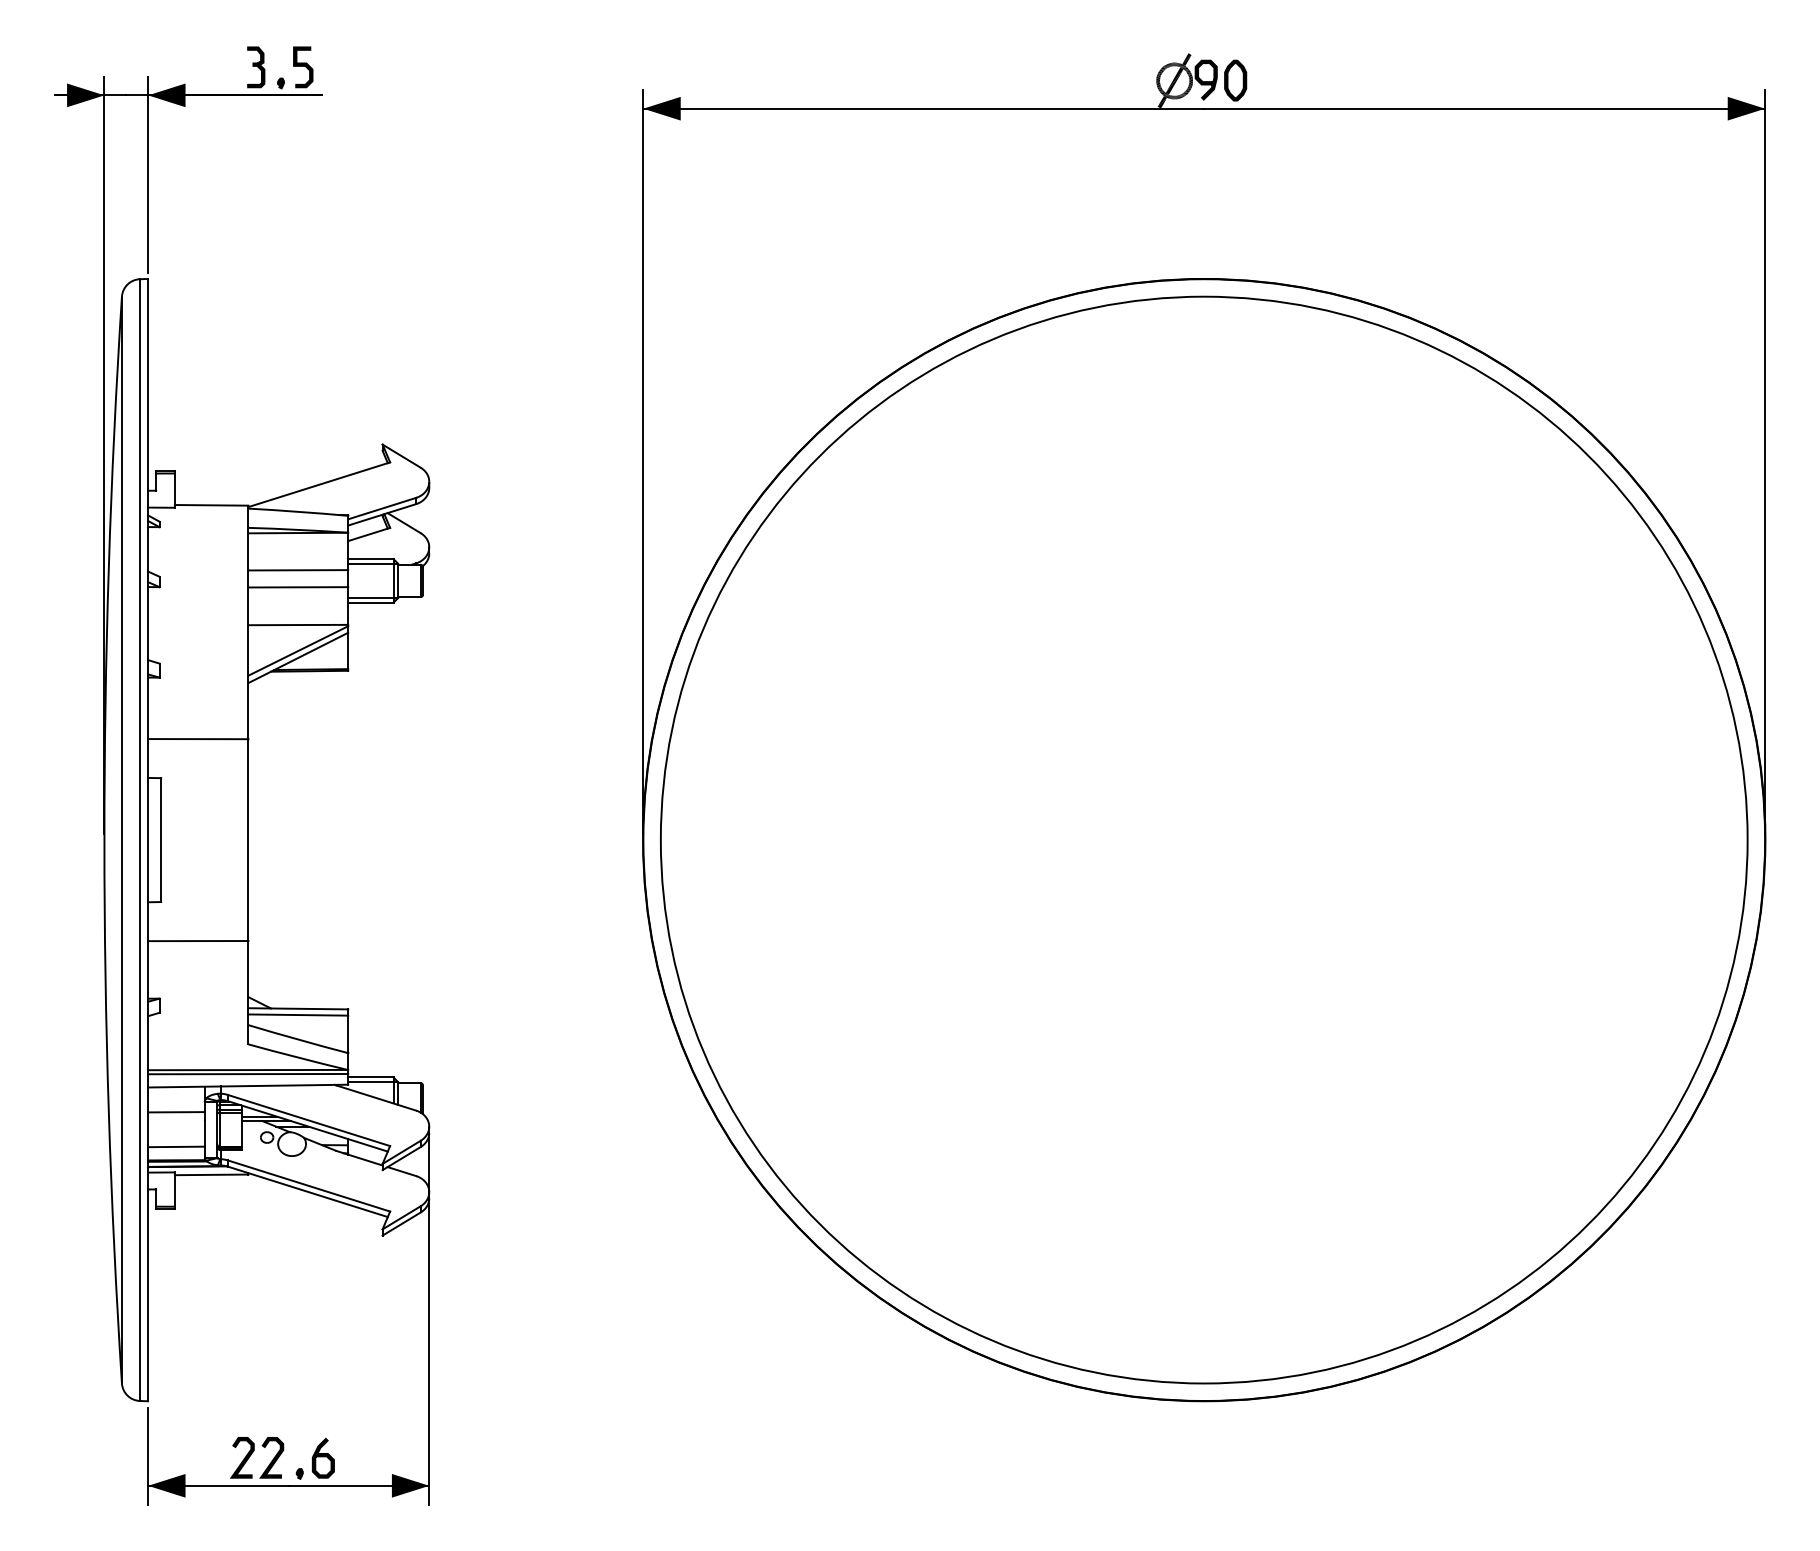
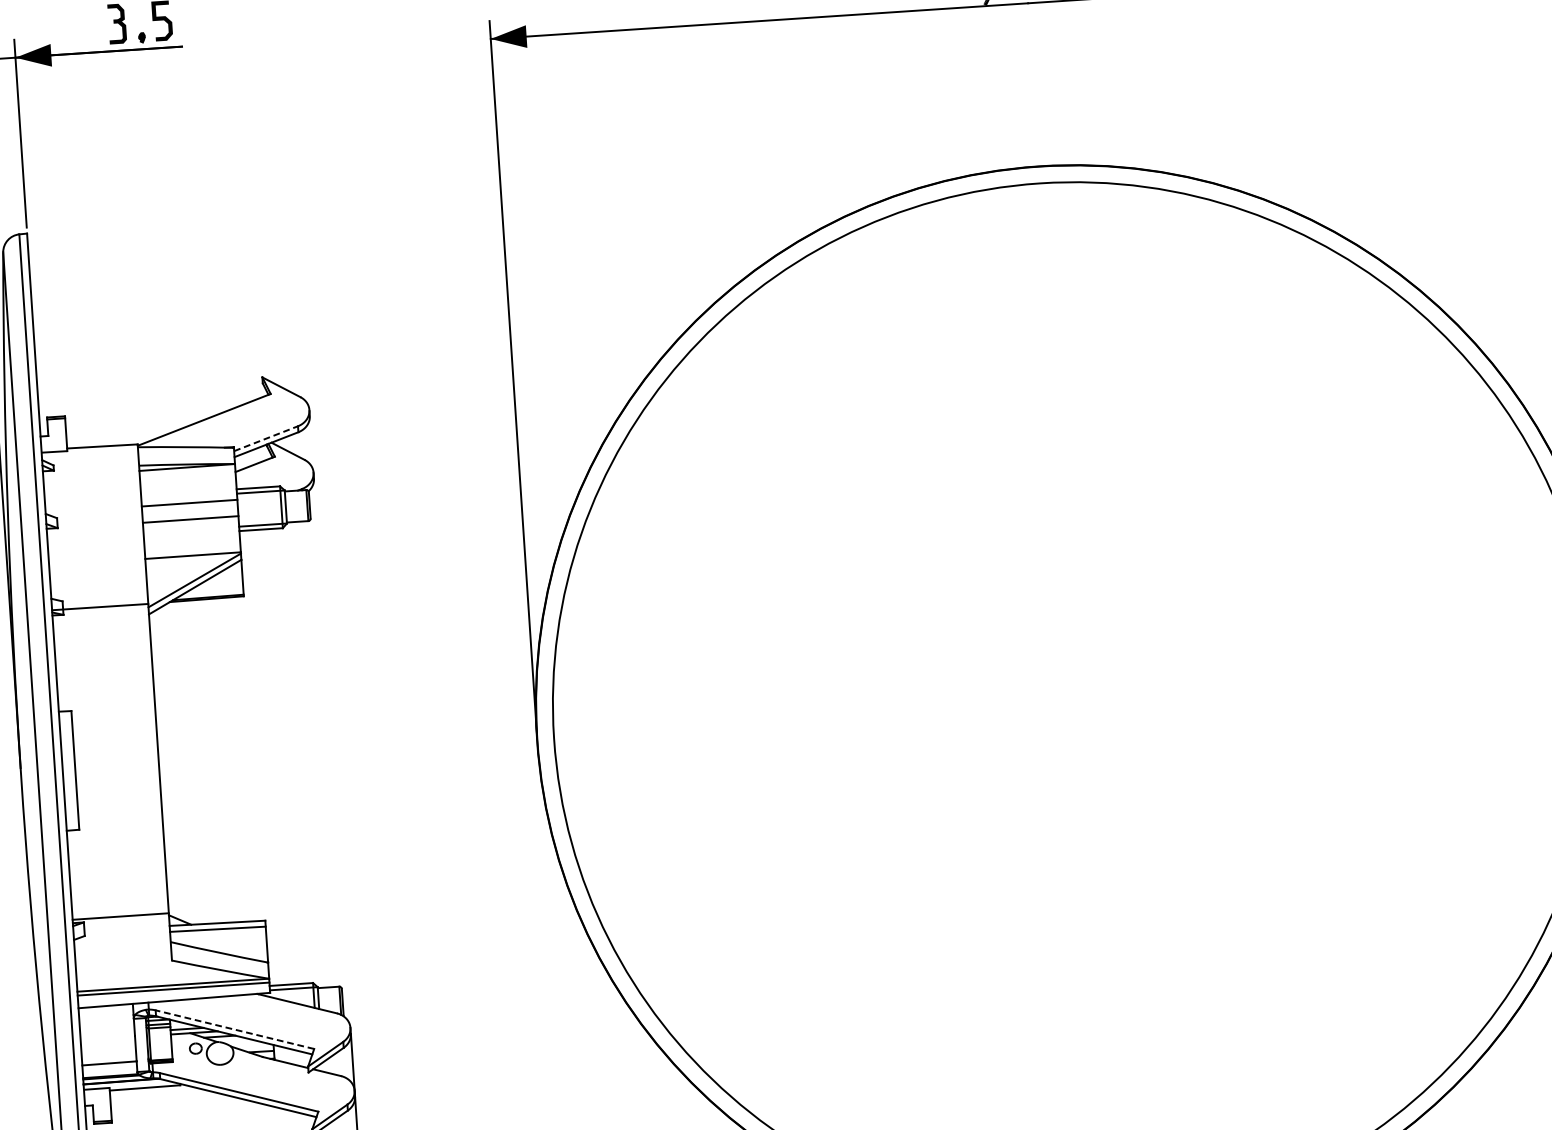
line: (382, 508) -> (266, 438), solid -> dashed
line: (198, 739) -> (100, 607), moved
line: (198, 941) -> (121, 916), moved
line: (176, 1112) -> (107, 1030), removed
line: (309, 1120) -> (235, 1029), solid -> dashed

